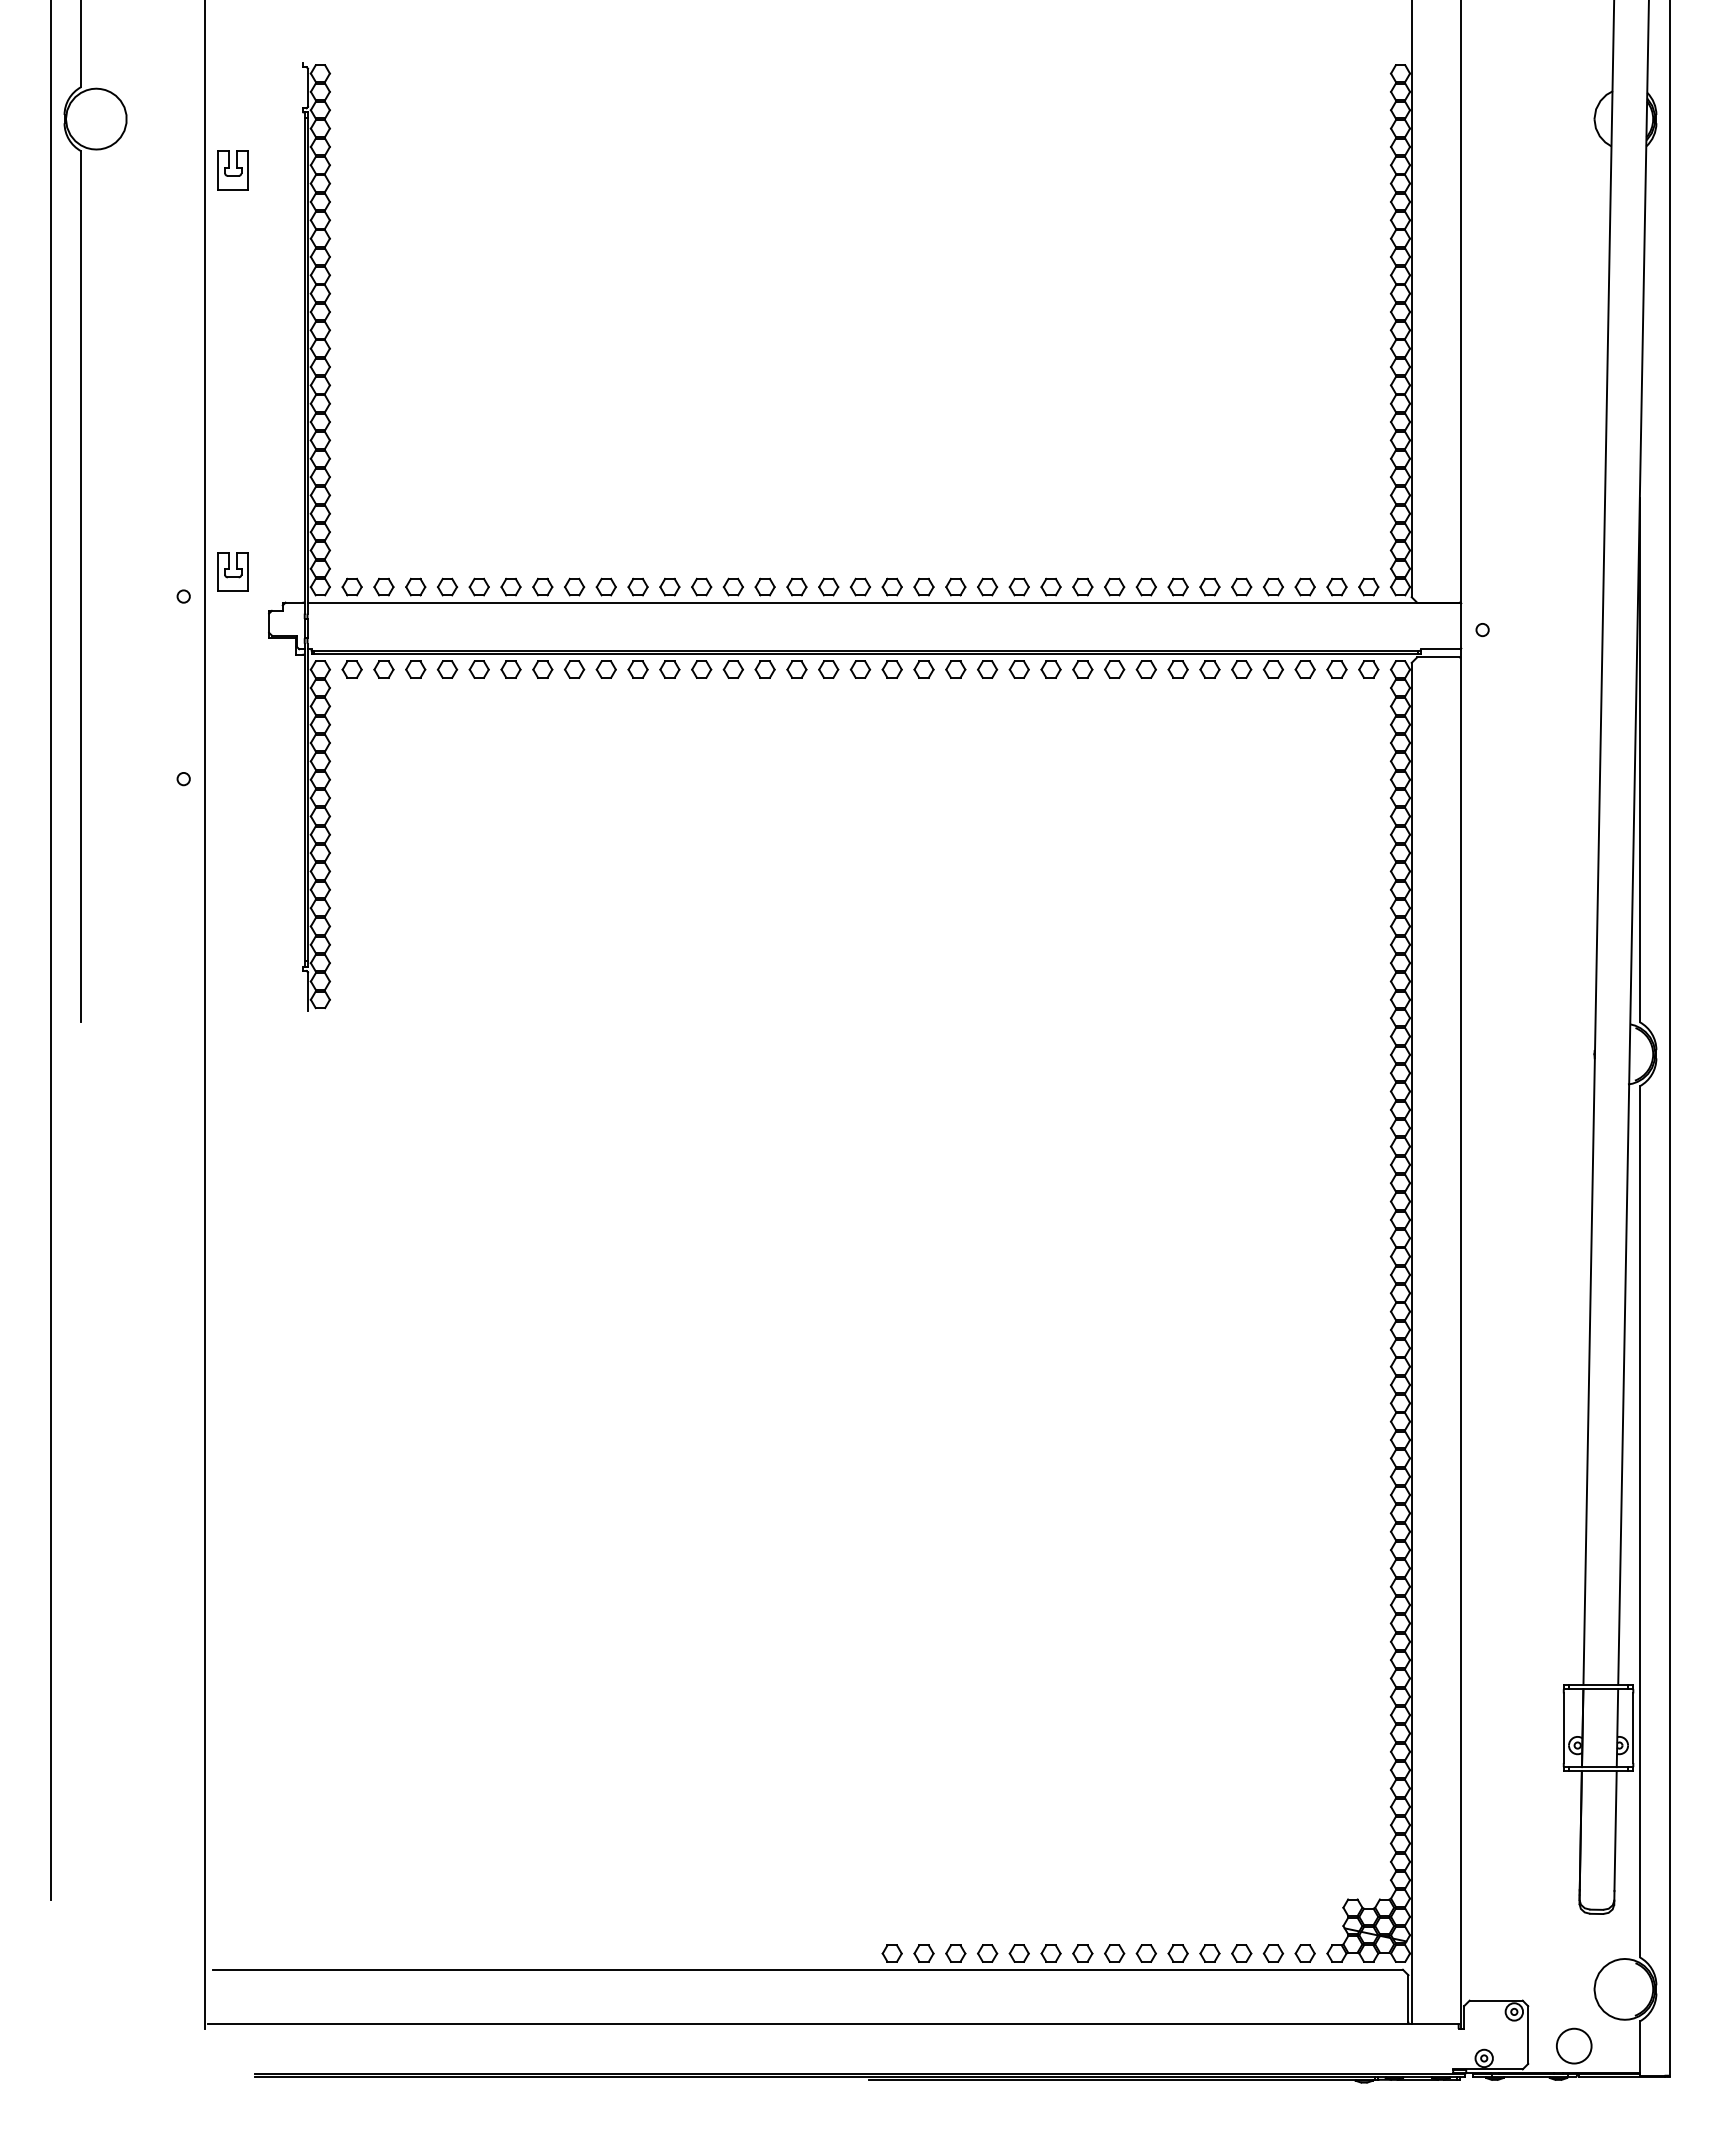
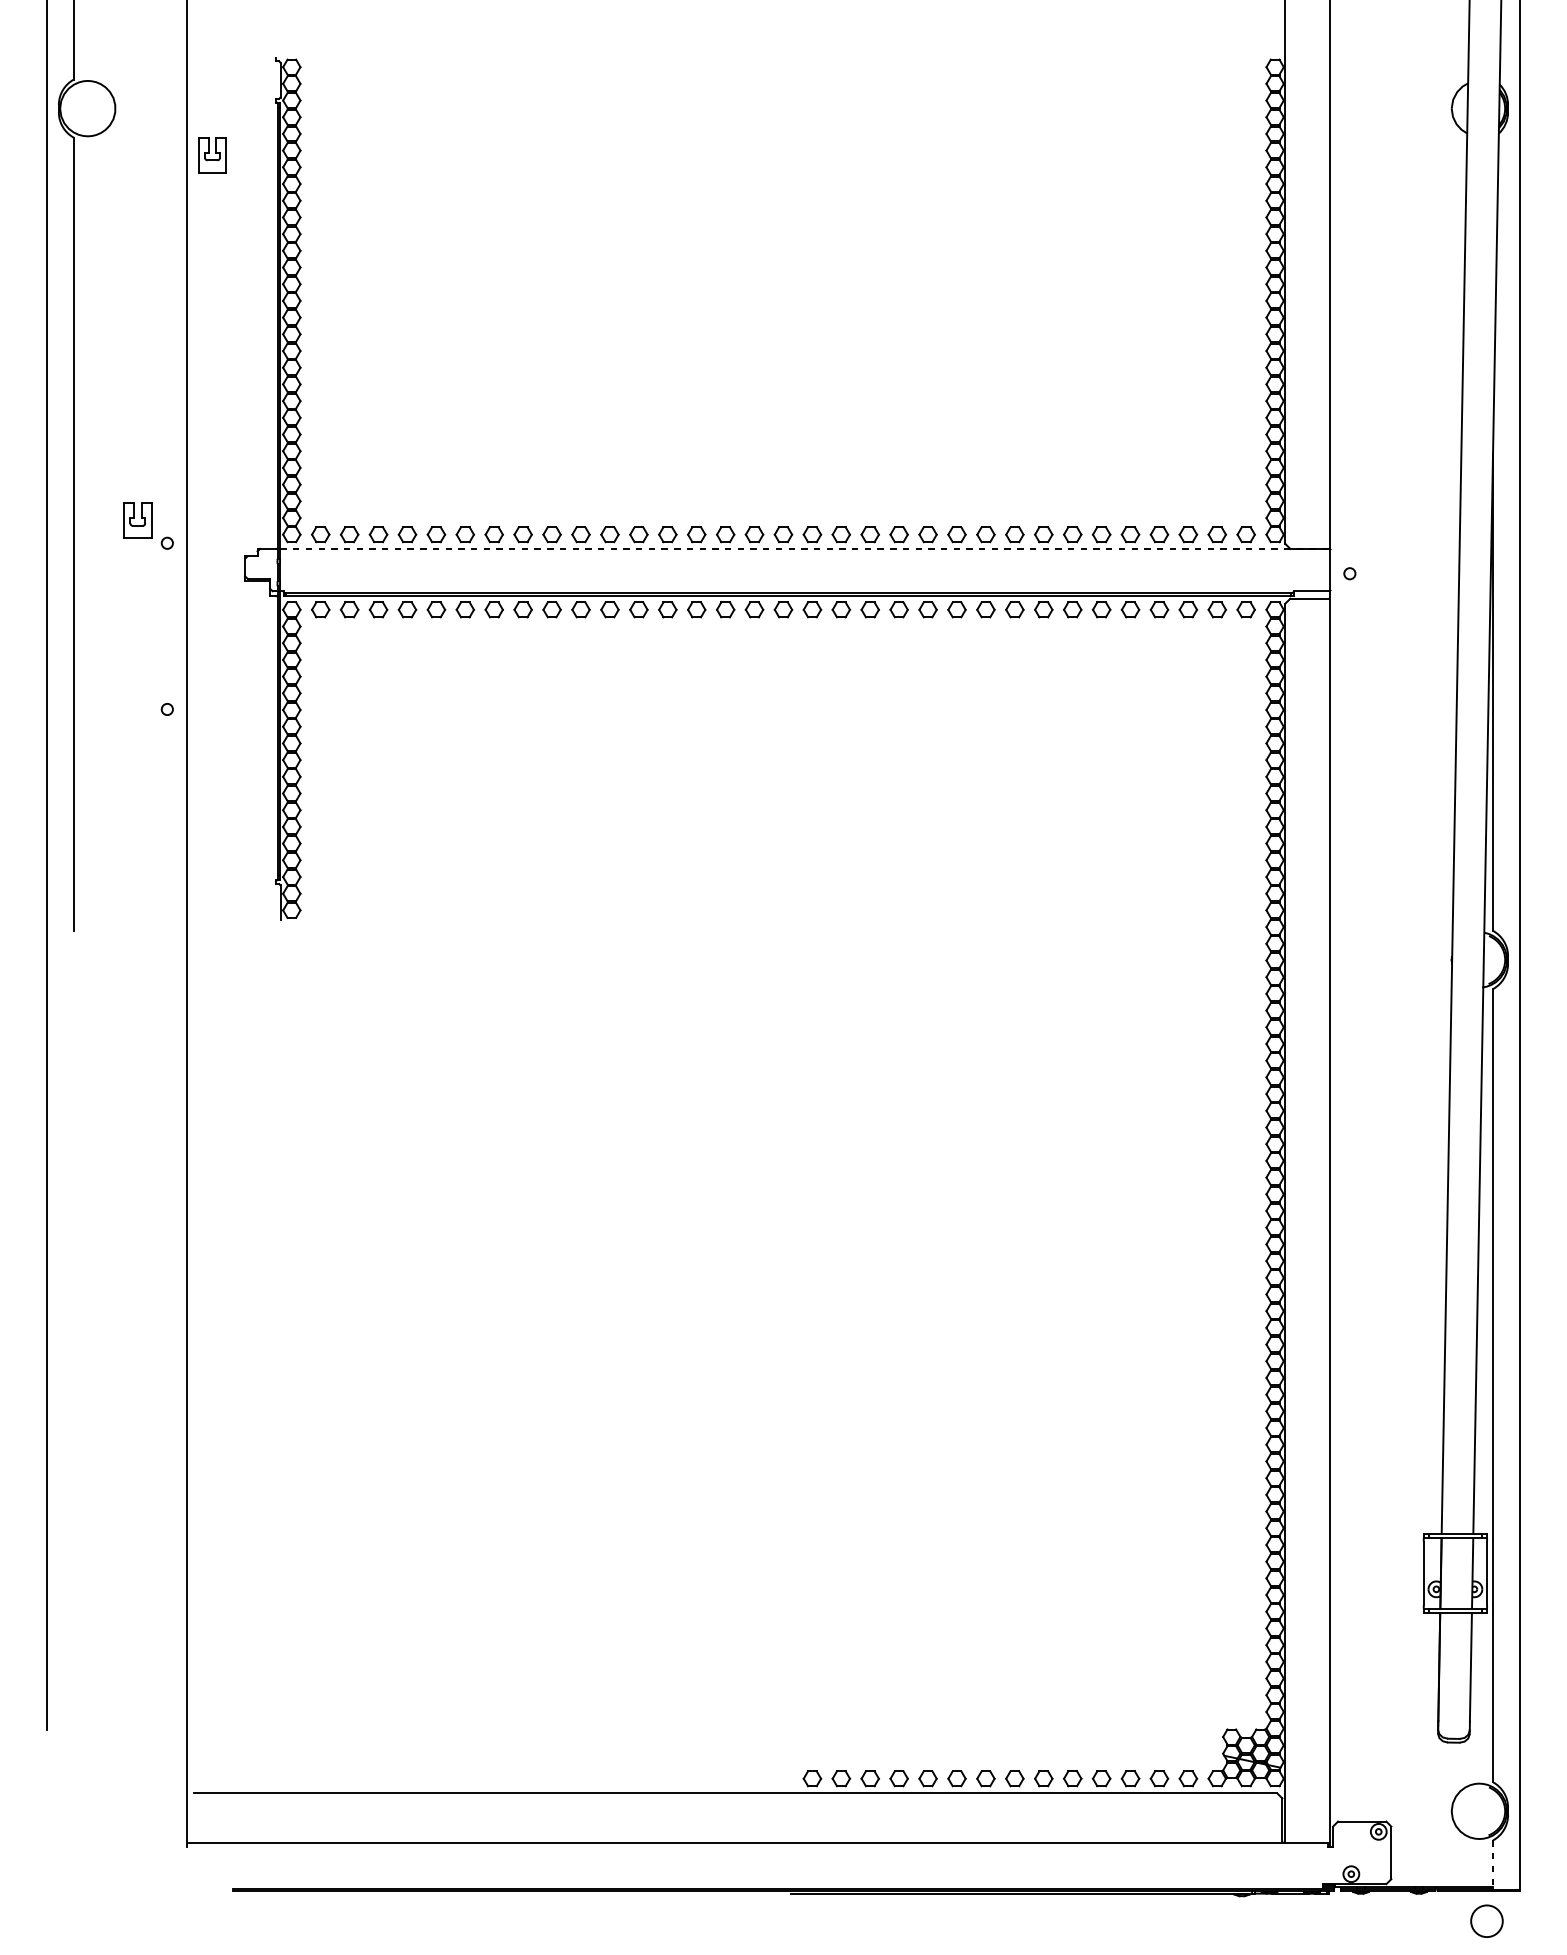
part: (232, 571) -> (137, 520), moved
line: (883, 602) -> (804, 548), solid -> dashed
circle: (1574, 2045) -> (1487, 1920), moved
line: (1639, 2049) -> (1492, 1866), solid -> dashed

